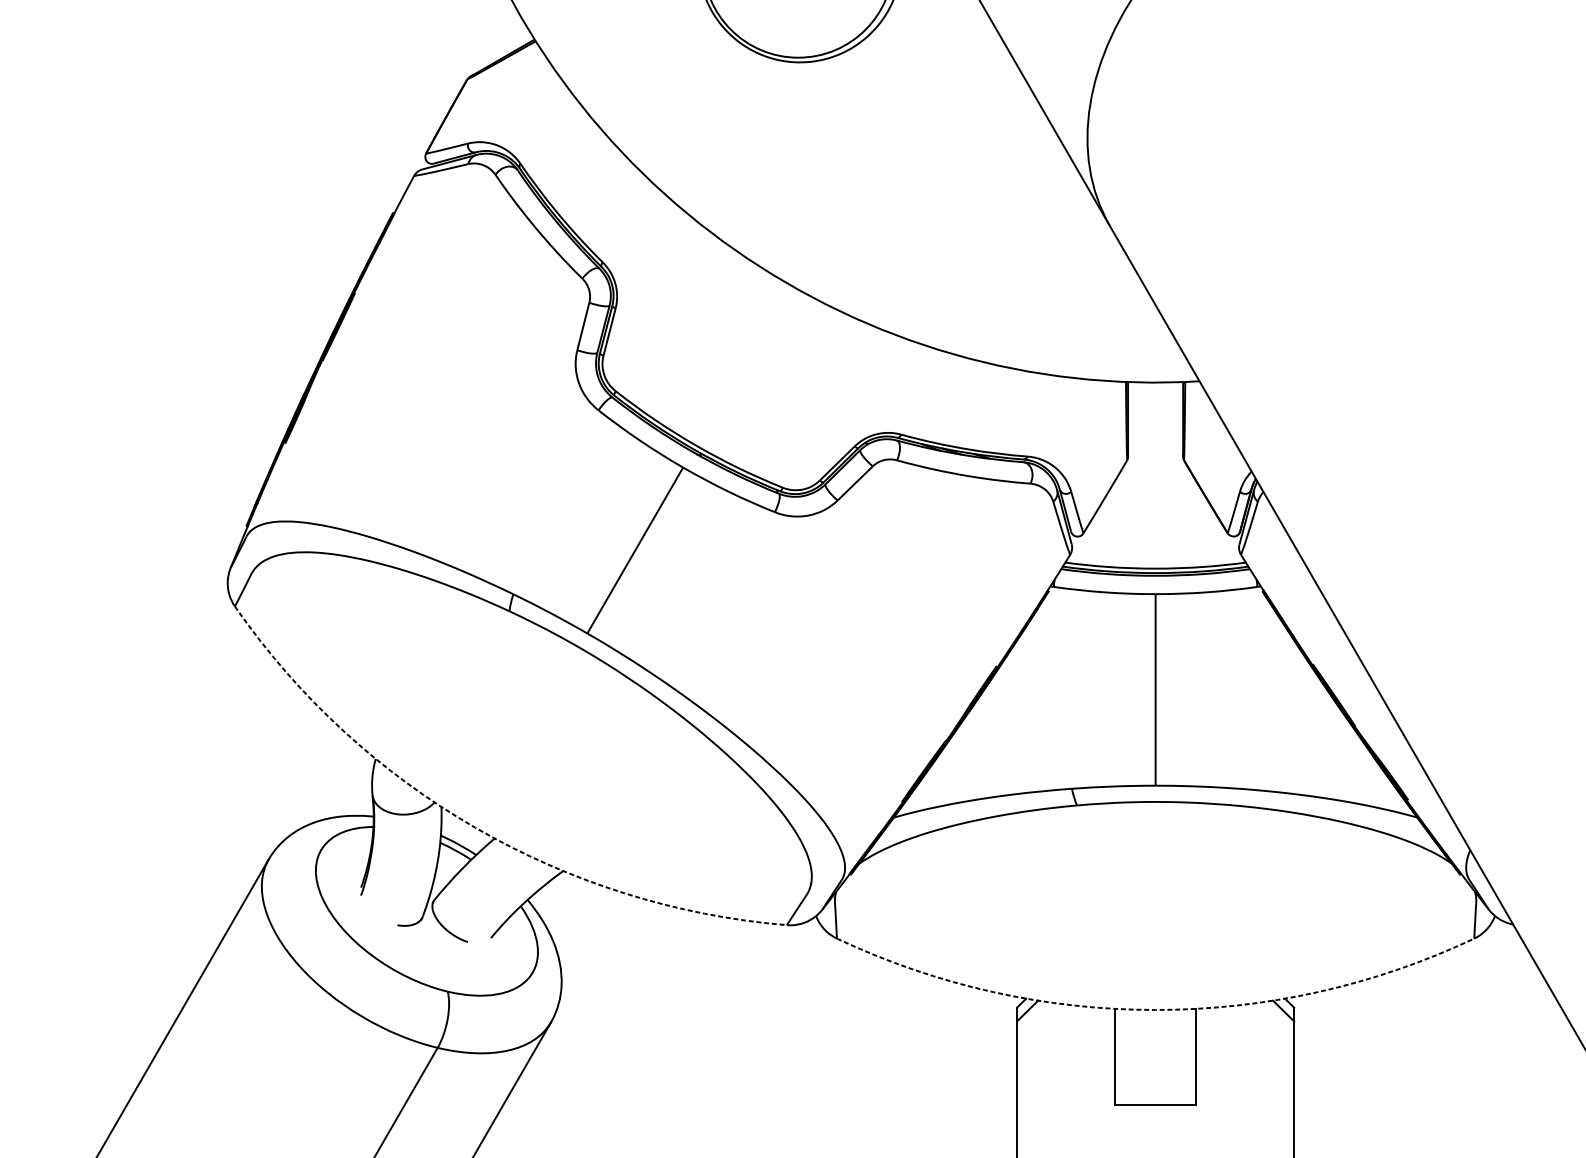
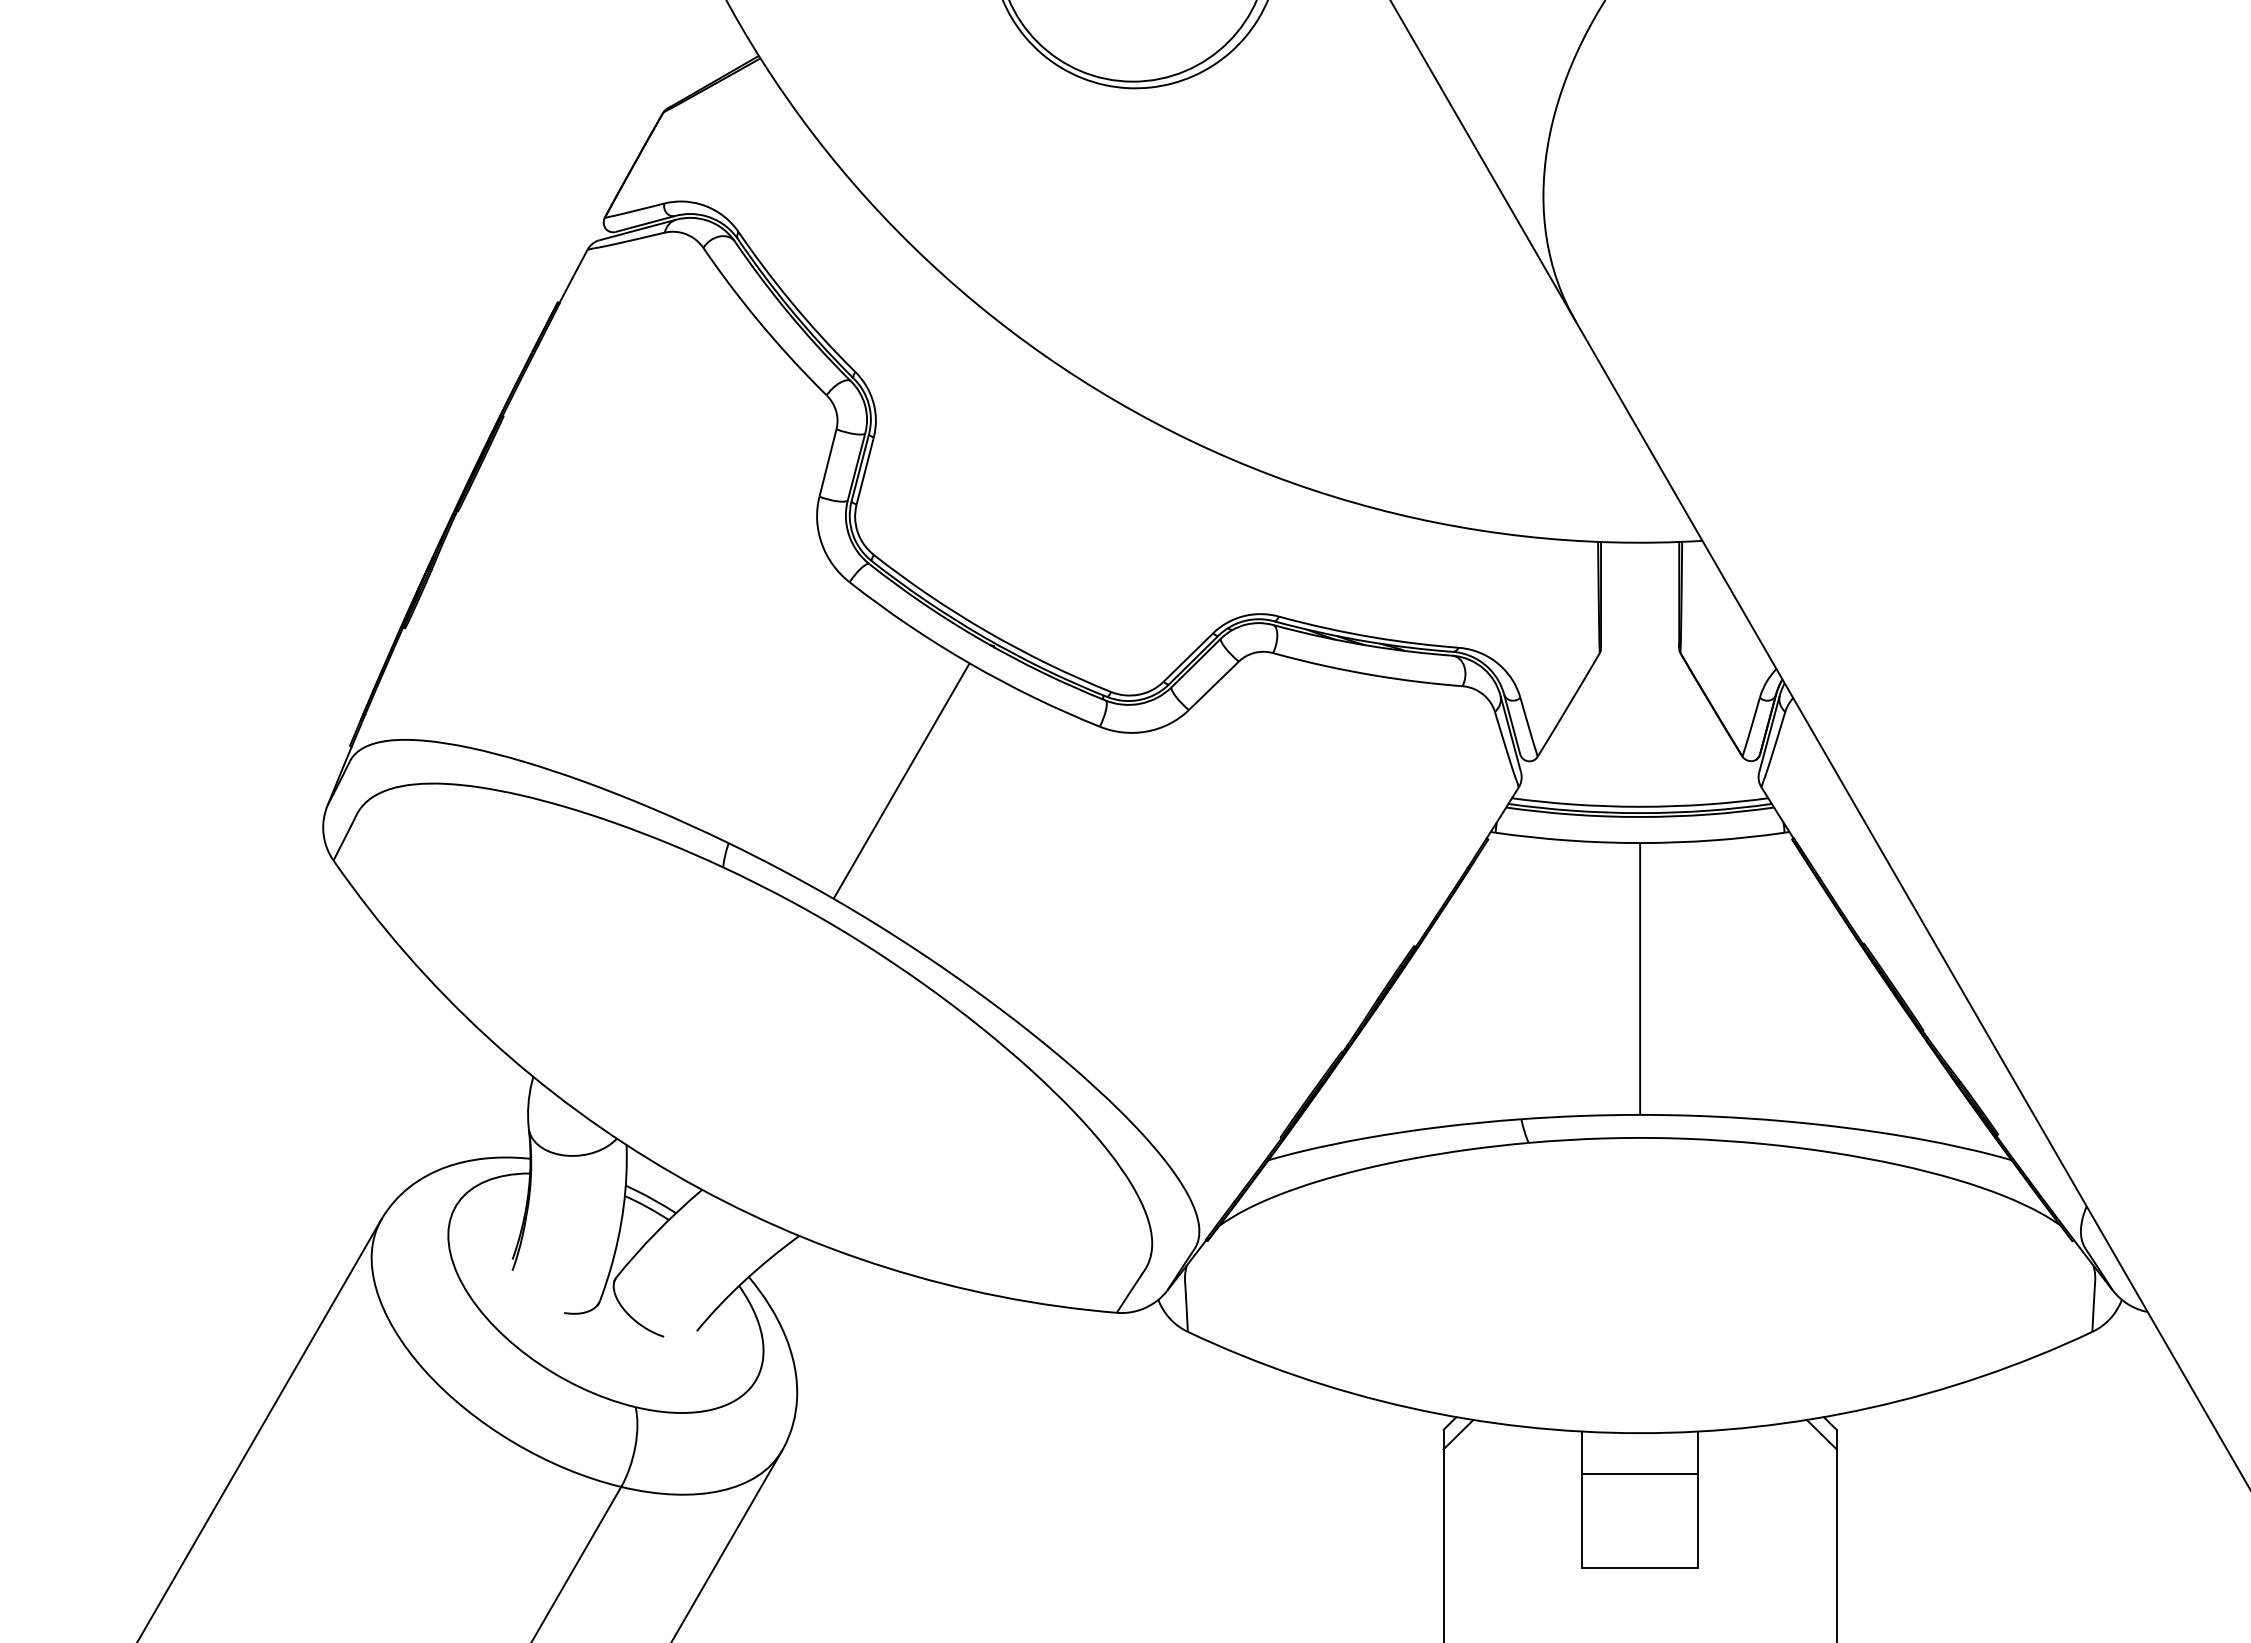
arc: (475, 827) -> (674, 1174), dashed -> solid
arc: (1155, 1010) -> (1640, 1433), dashed -> solid
line: (1155, 1038) -> (1639, 1473), added

